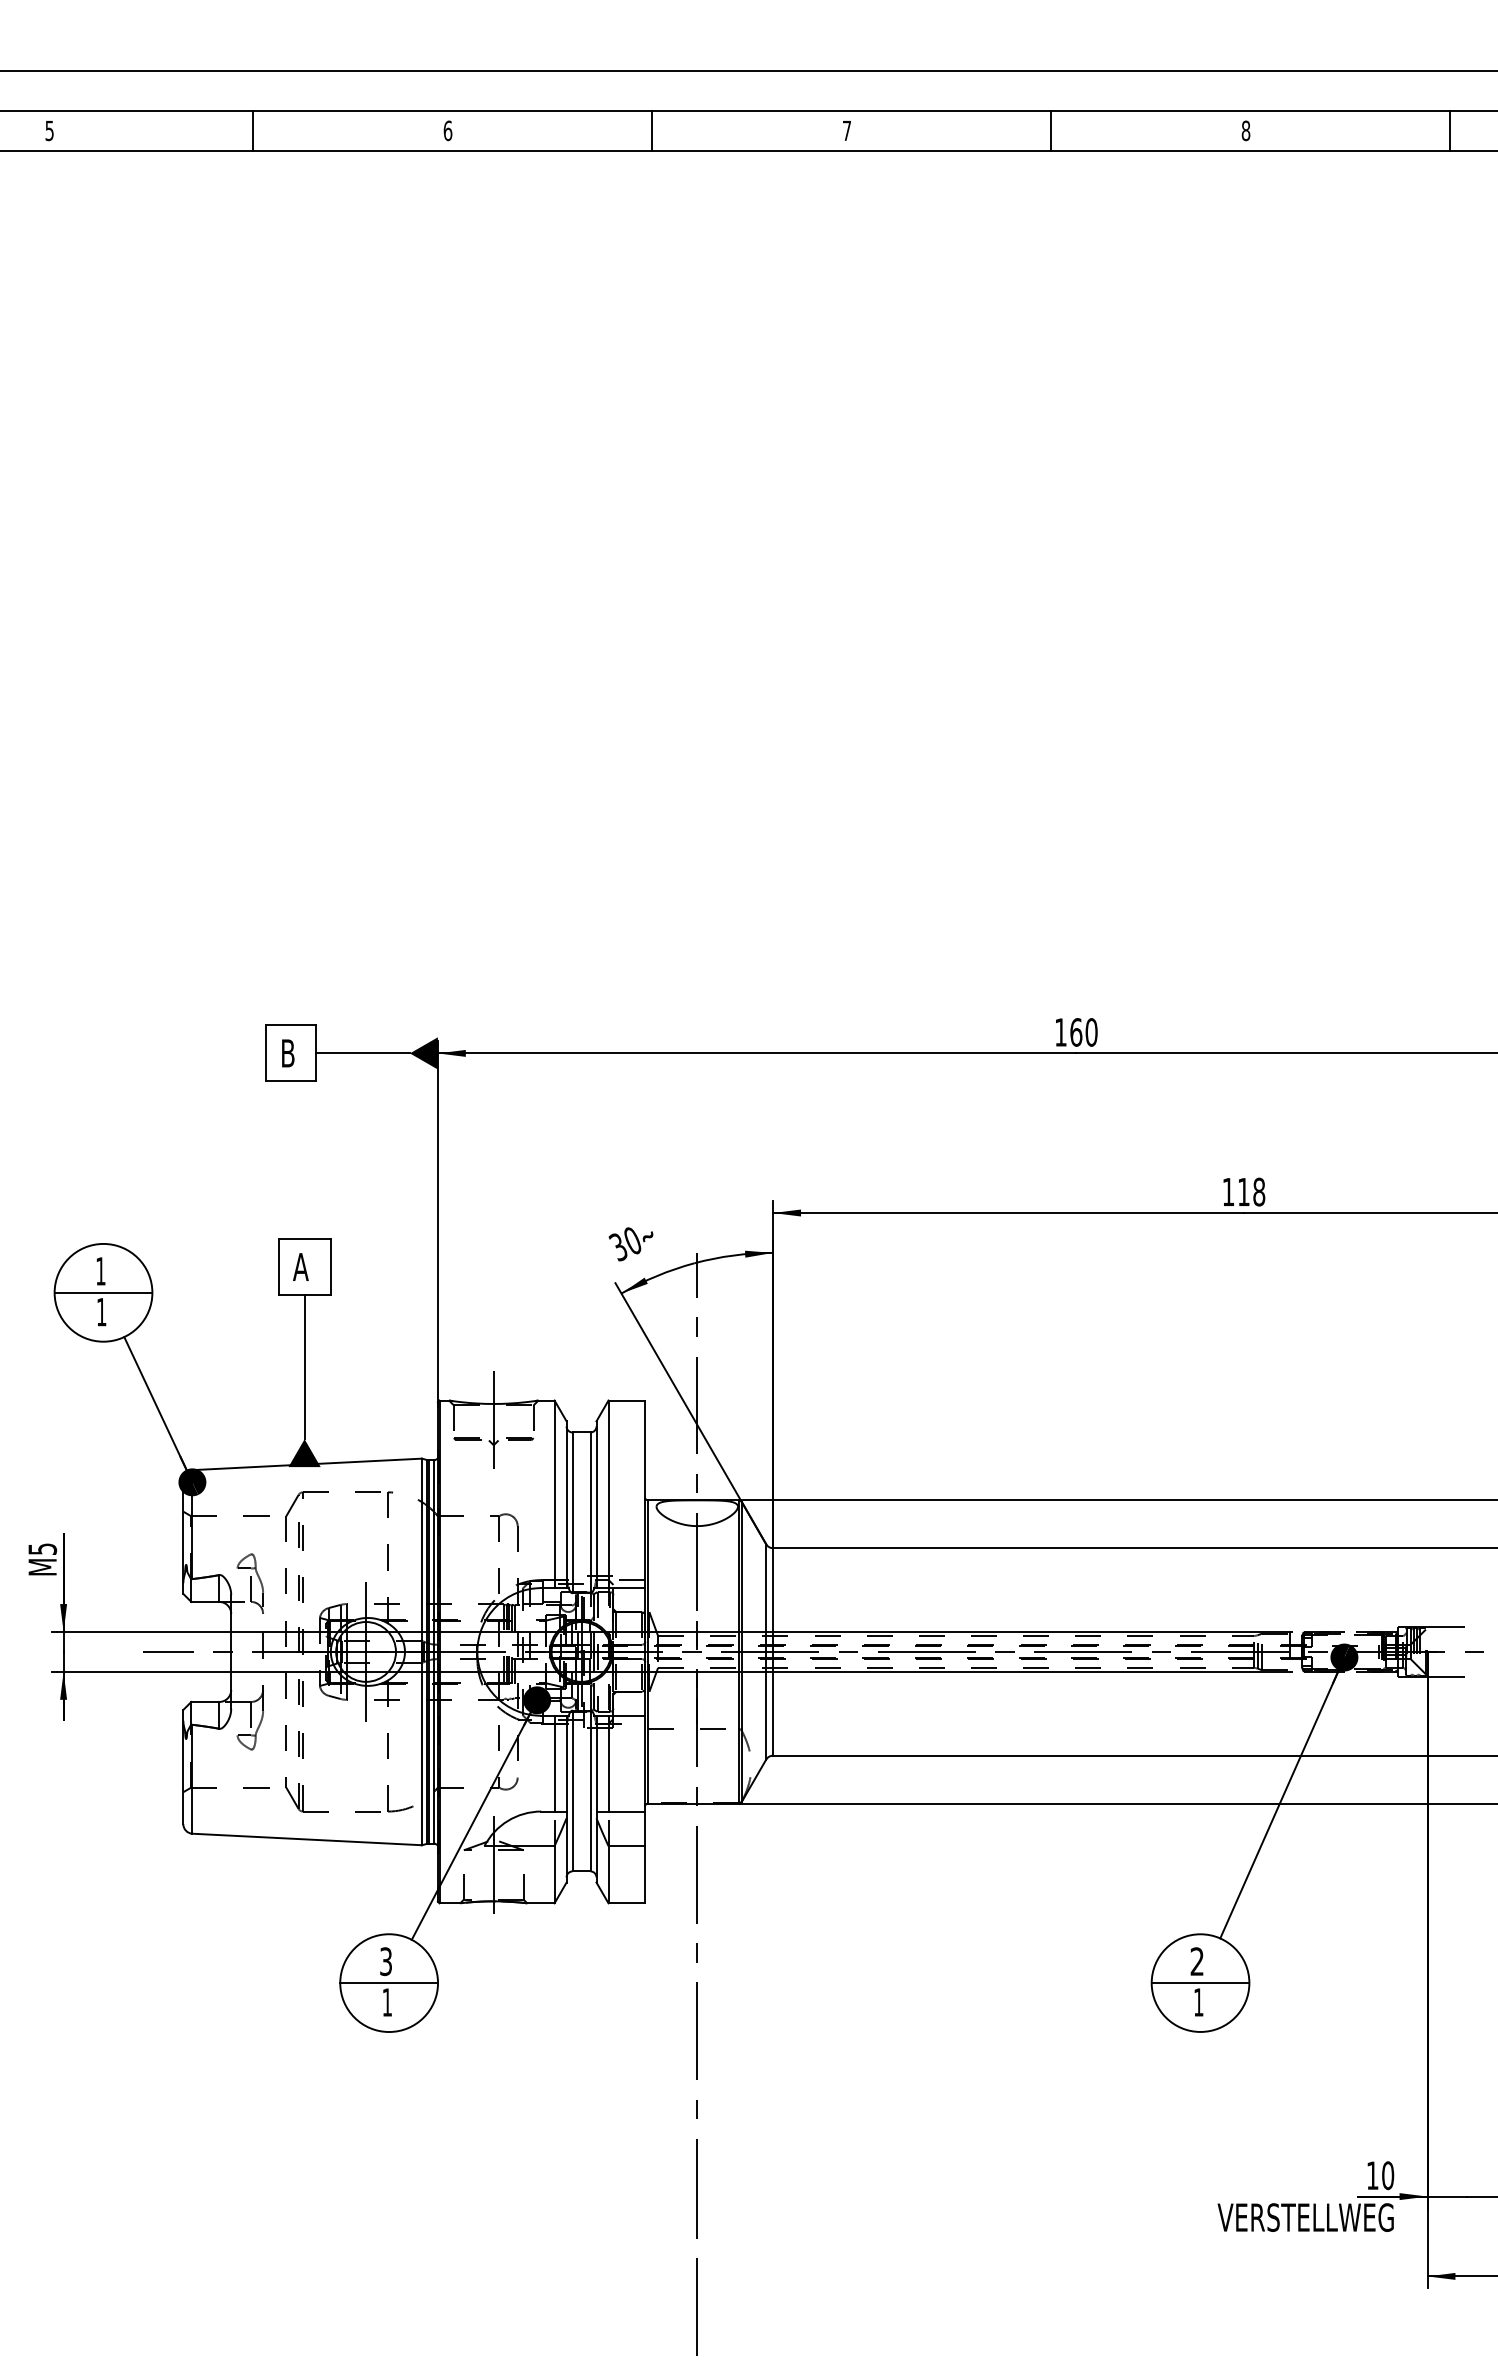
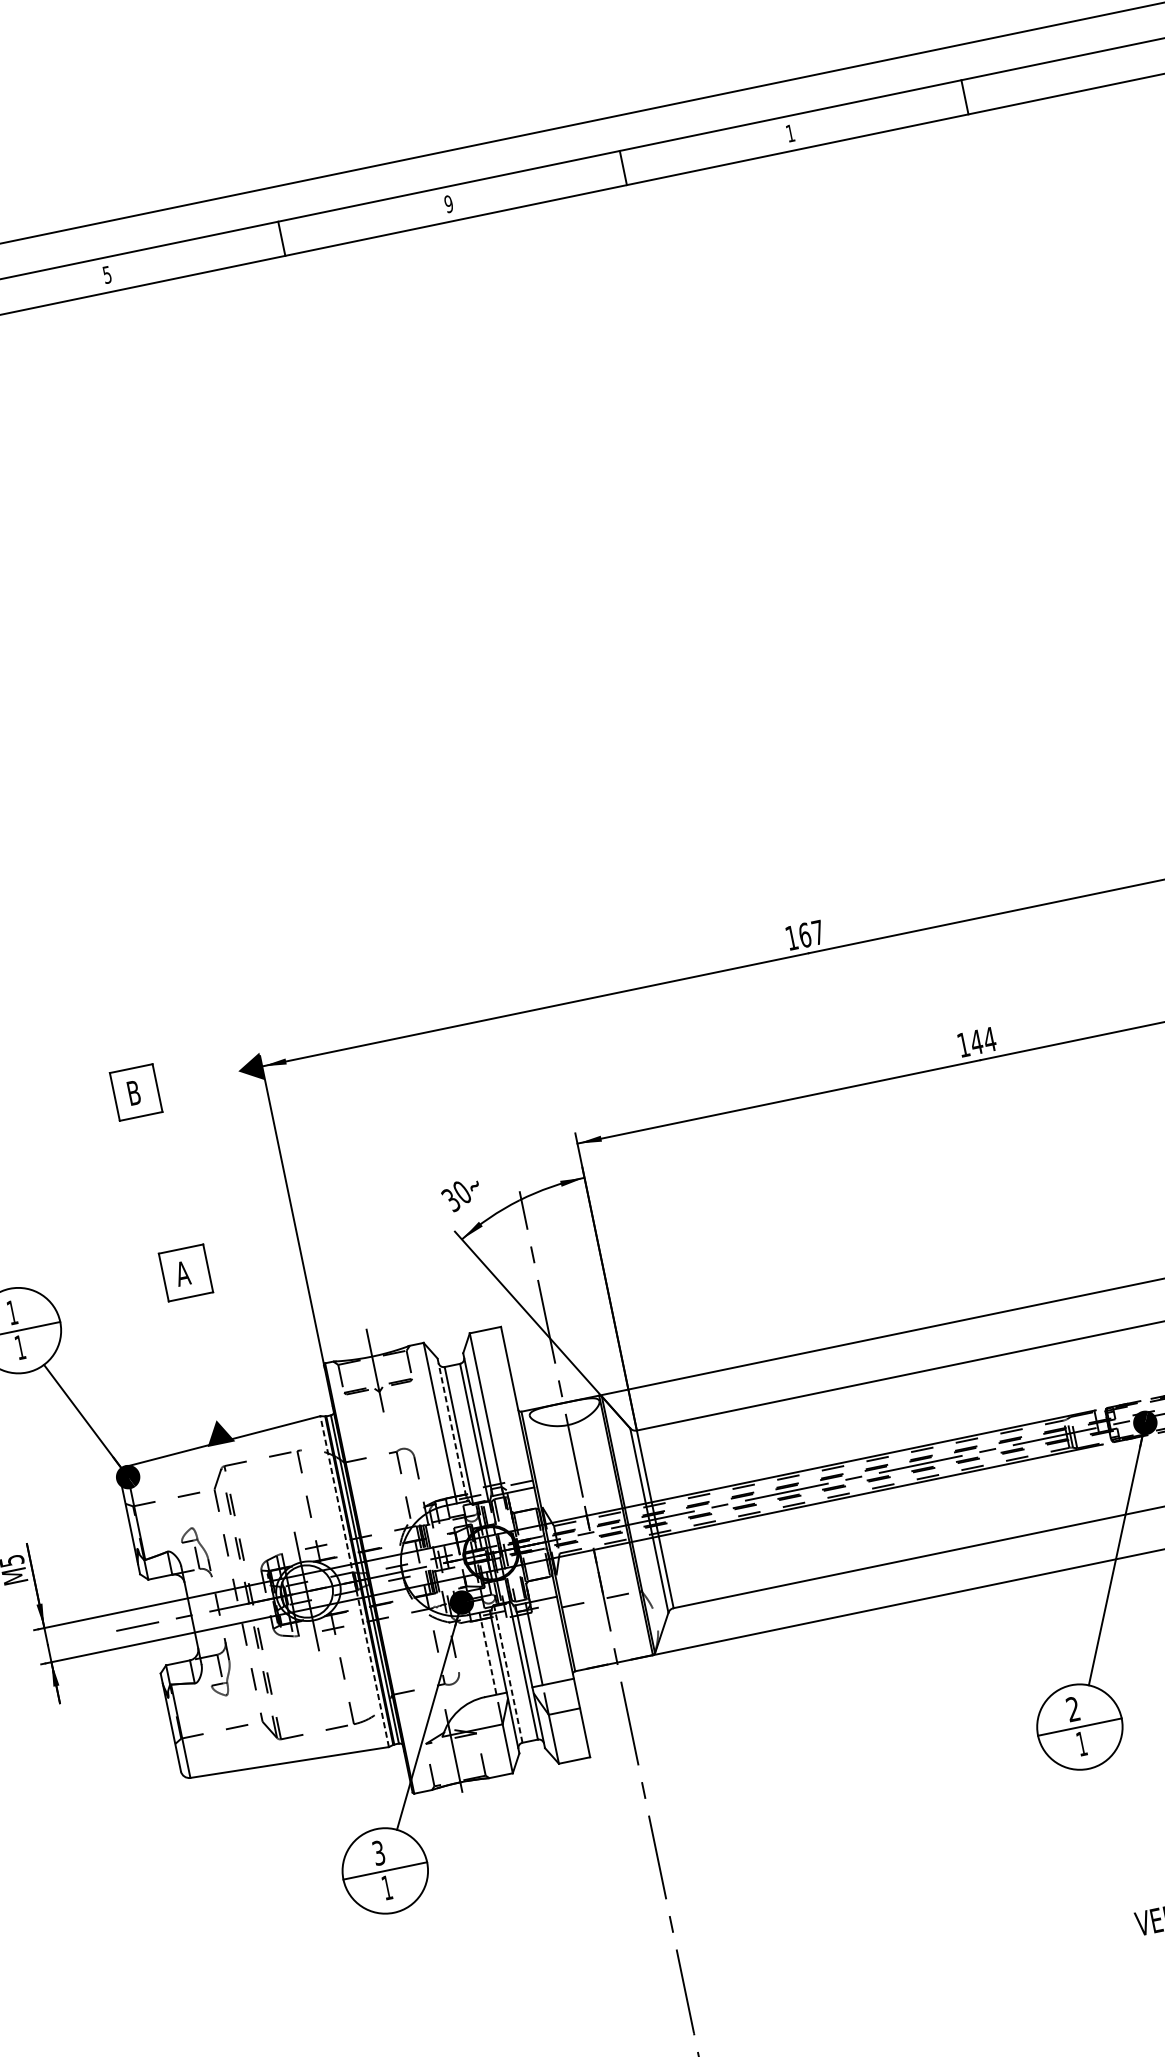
text: (447, 130) -> (106, 274), 6 -> 5
text: (846, 130) -> (448, 203), 7 -> 9
text: (1245, 130) -> (789, 133), 8 -> 1
text: (1091, 1032) -> (818, 932), 160 -> 167
line: (362, 1053) -> (197, 1079), removed
text: (1251, 1191) -> (983, 1040), 118 -> 144
line: (304, 1367) -> (203, 1358), removed
line: (566, 1505) -> (452, 1430), solid -> dashed
line: (421, 1651) -> (354, 1581), solid -> dashed
line: (554, 1763) -> (487, 1653), solid -> dashed
line: (572, 1790) -> (508, 1673), solid -> dashed

